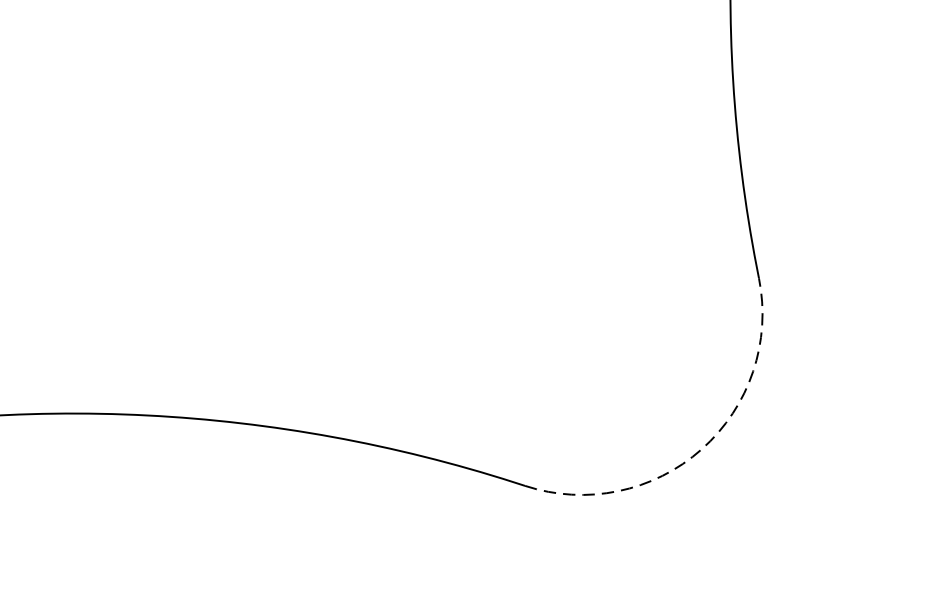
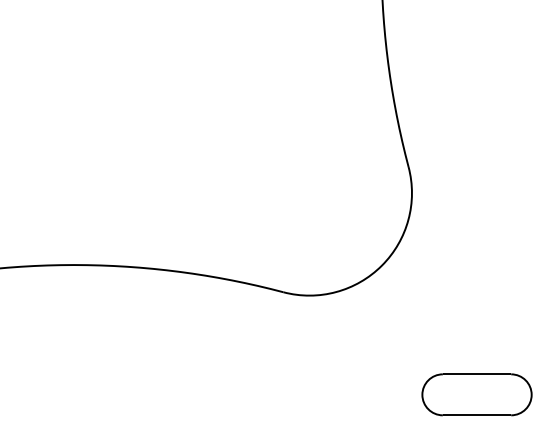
arc: (700, 449) -> (381, 265), dashed -> solid

